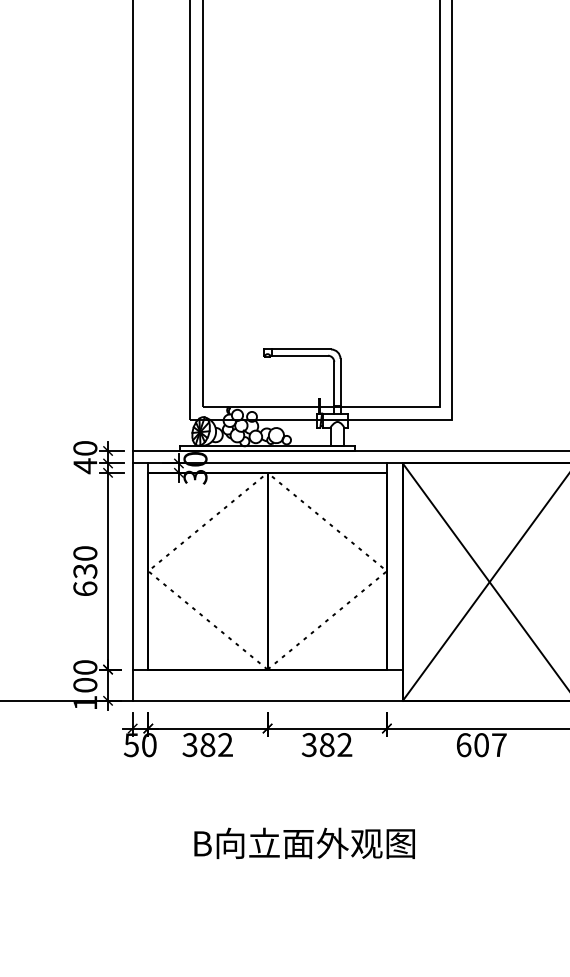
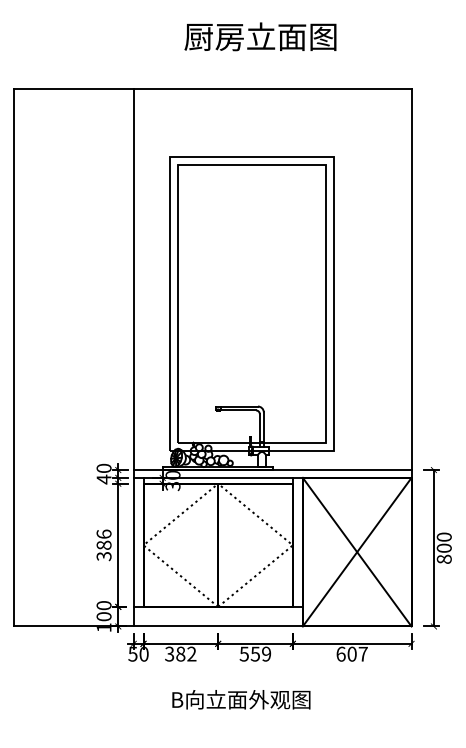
text: (84, 571) -> (103, 545), 630 -> 386
text: (327, 743) -> (255, 653), 382 -> 559
text: (304, 843) -> (241, 699), moved

